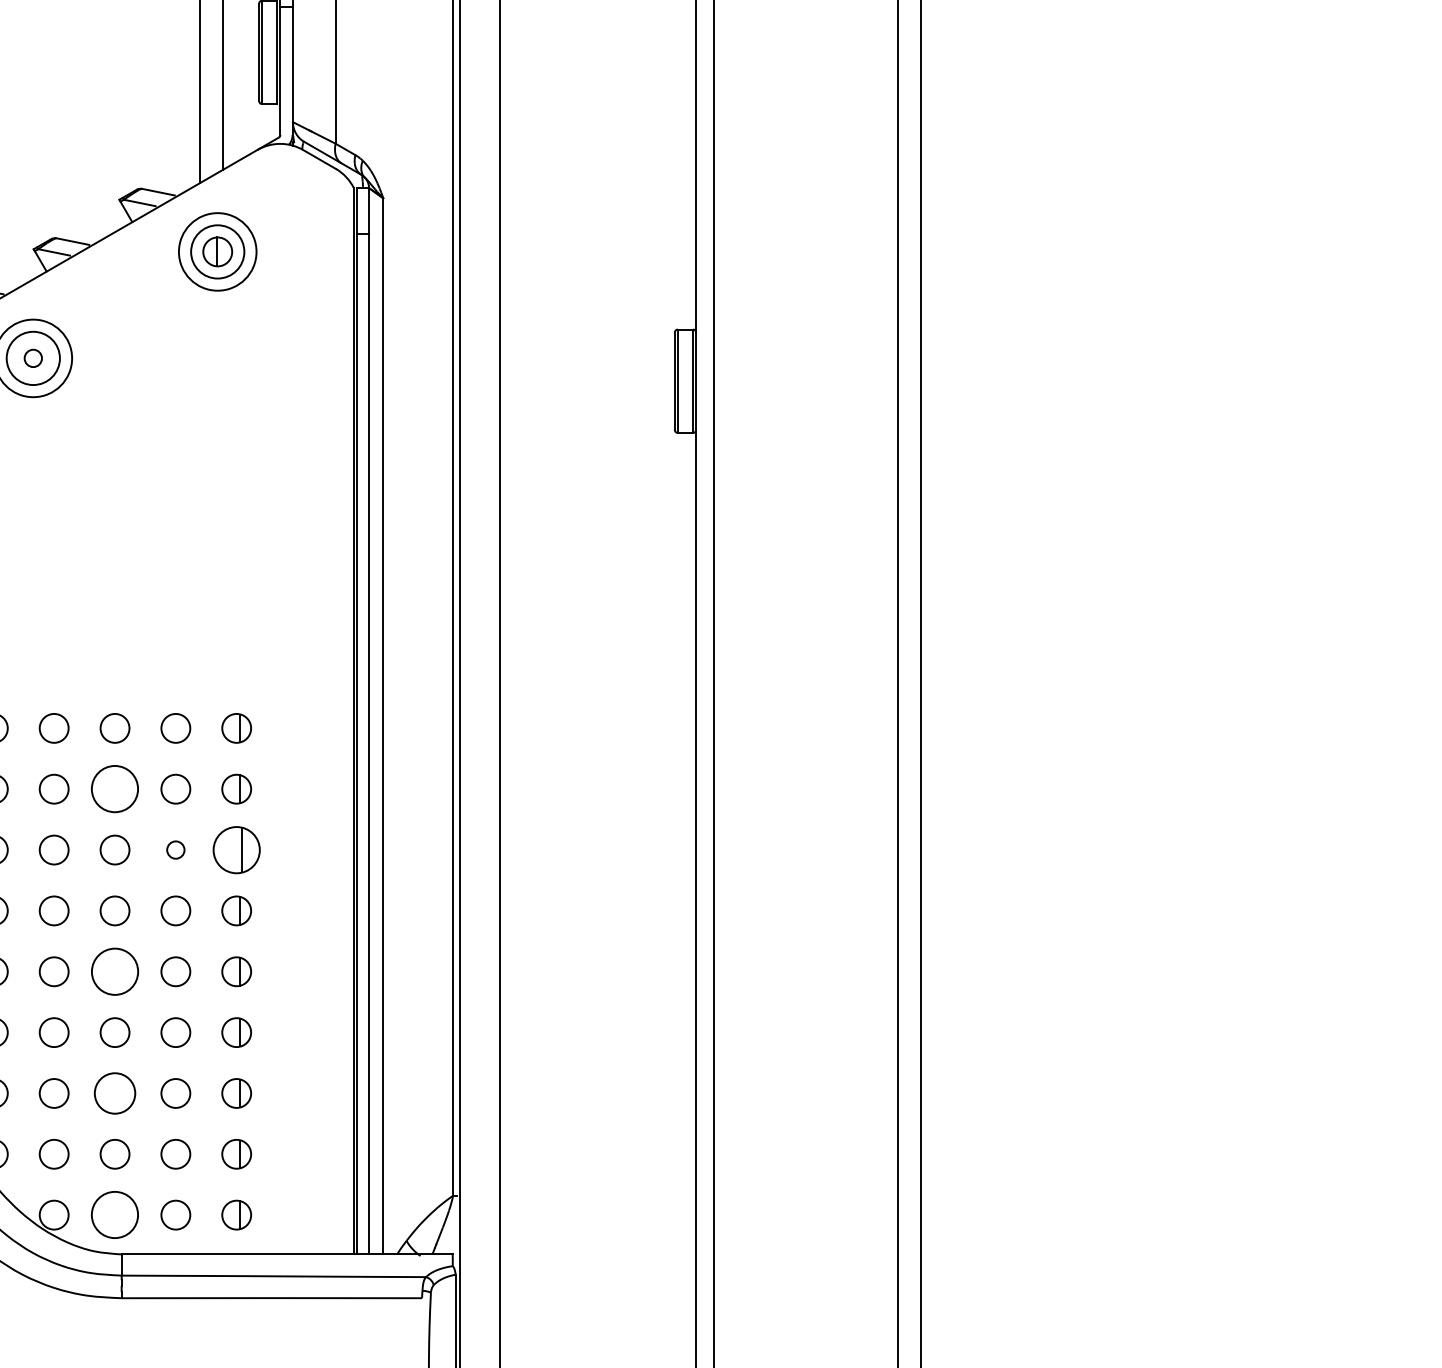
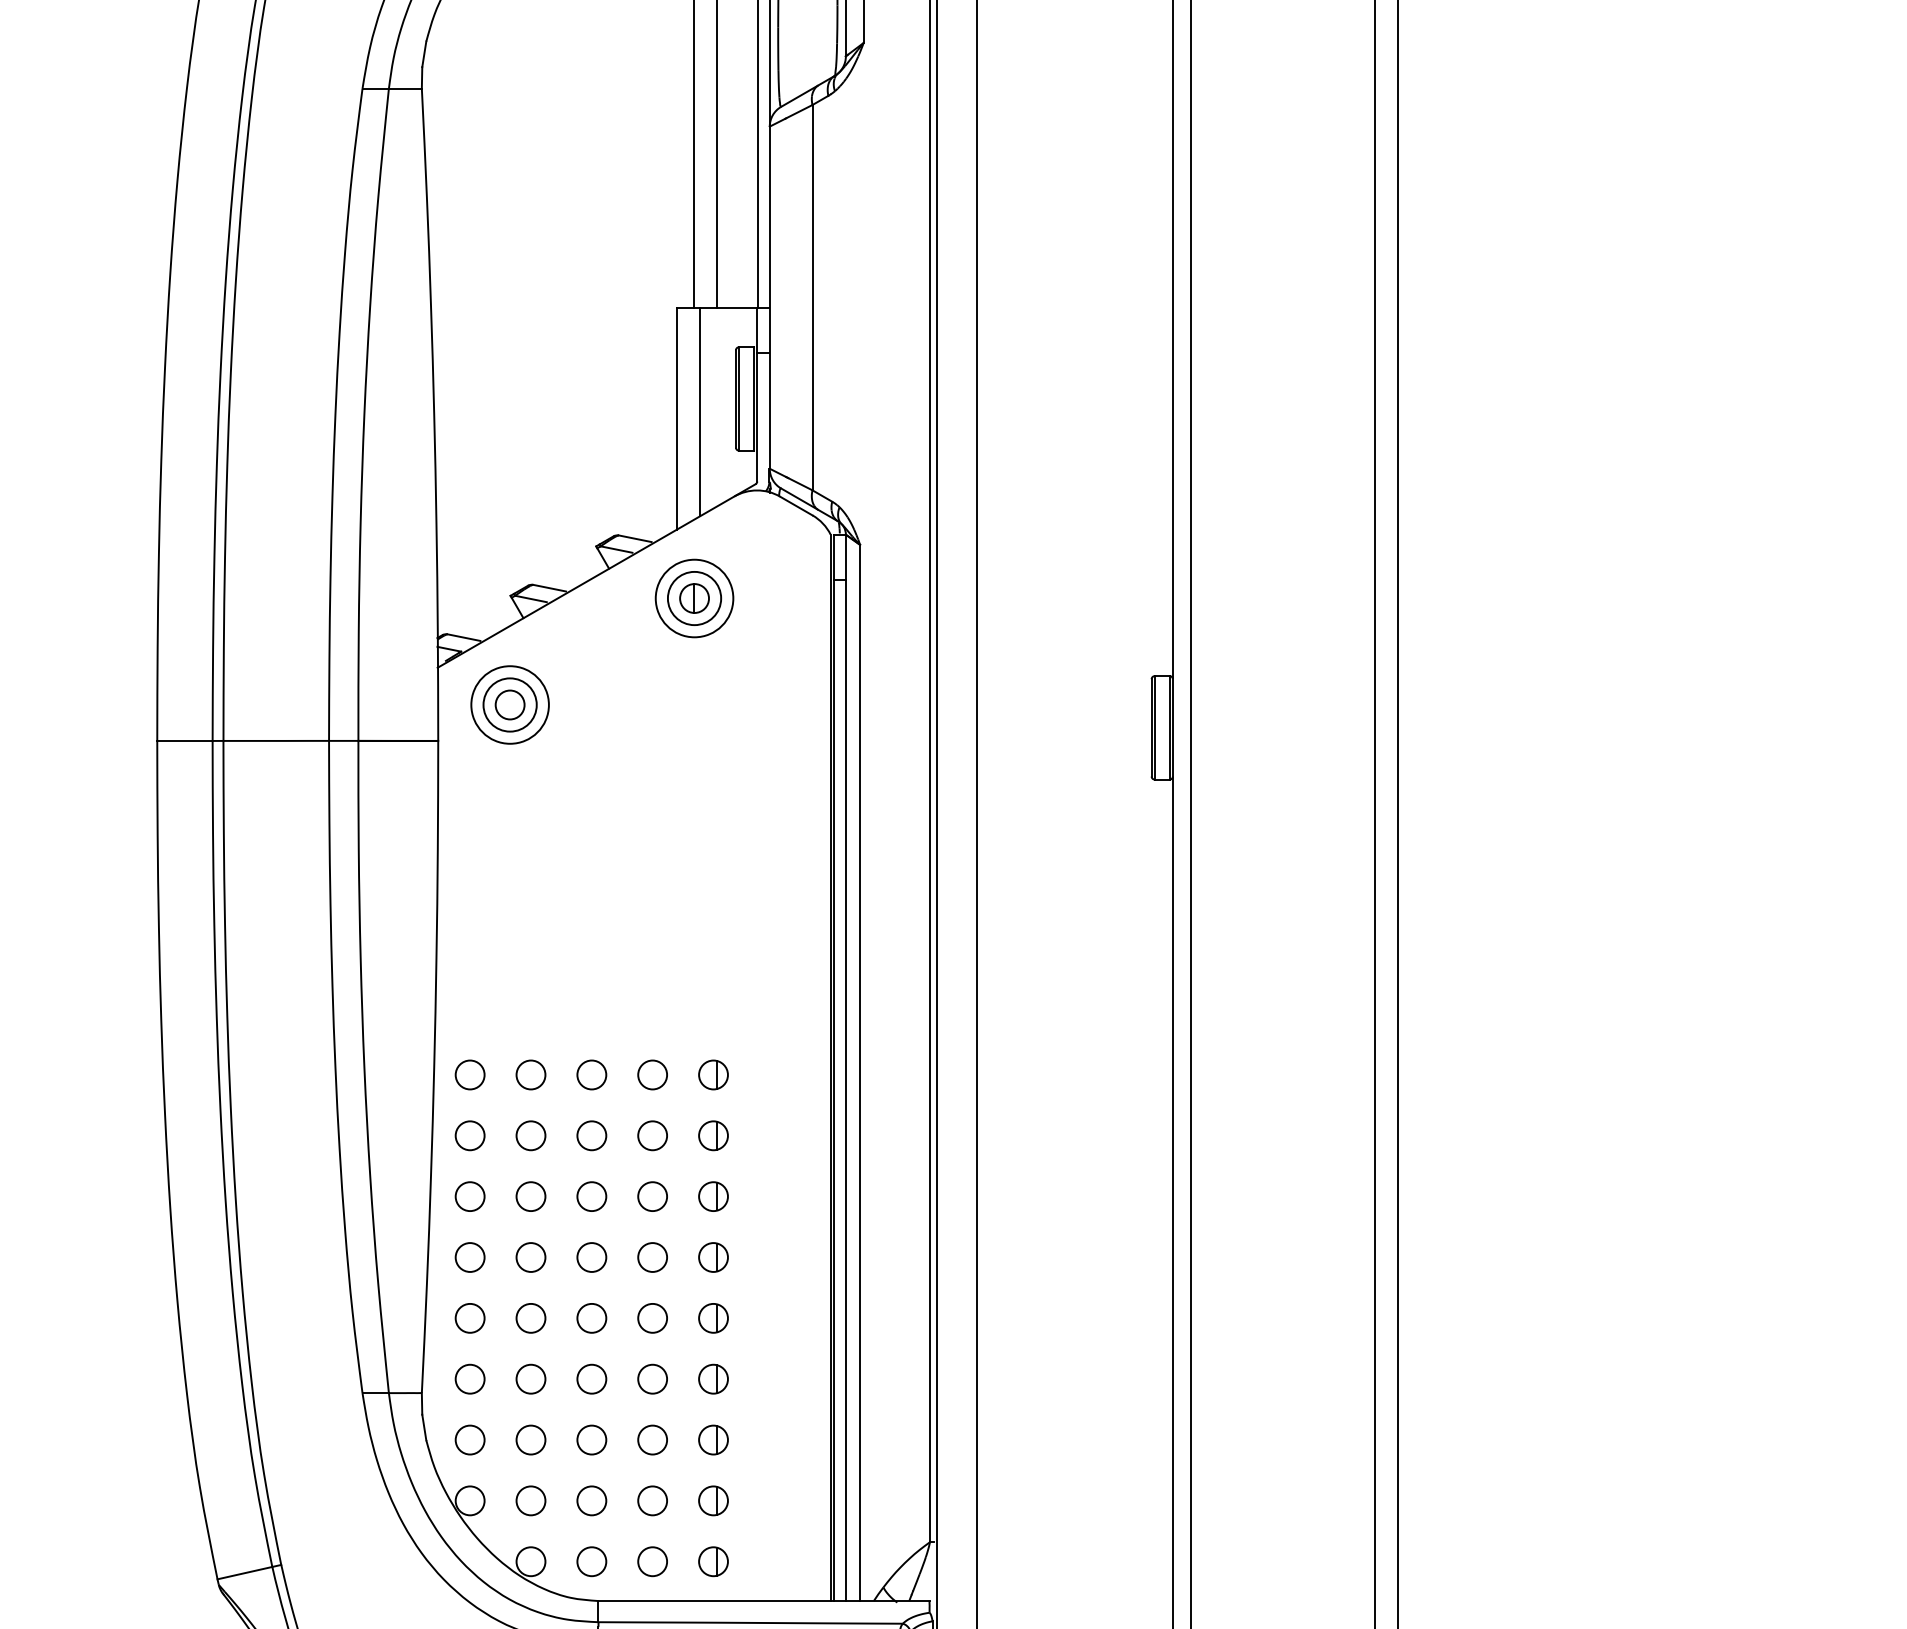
circle: (32, 357) -> (509, 704), size x1.67
circle: (114, 788) -> (591, 1135), size x0.62
circle: (175, 849) -> (652, 1196), size x1.67
part: (236, 849) -> (713, 1196), size x0.62
circle: (114, 970) -> (591, 1317), size x0.62
circle: (114, 1092) -> (591, 1439), size x0.71
circle: (114, 1214) -> (591, 1561), size x0.62

